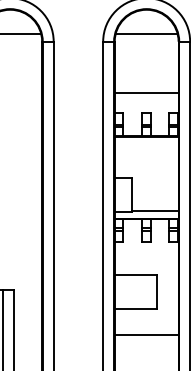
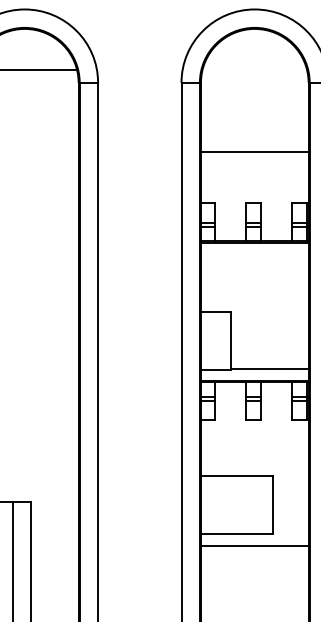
line: (146, 34) -> (254, 70), removed
line: (146, 93) -> (254, 153), moved
line: (146, 334) -> (254, 545), moved

